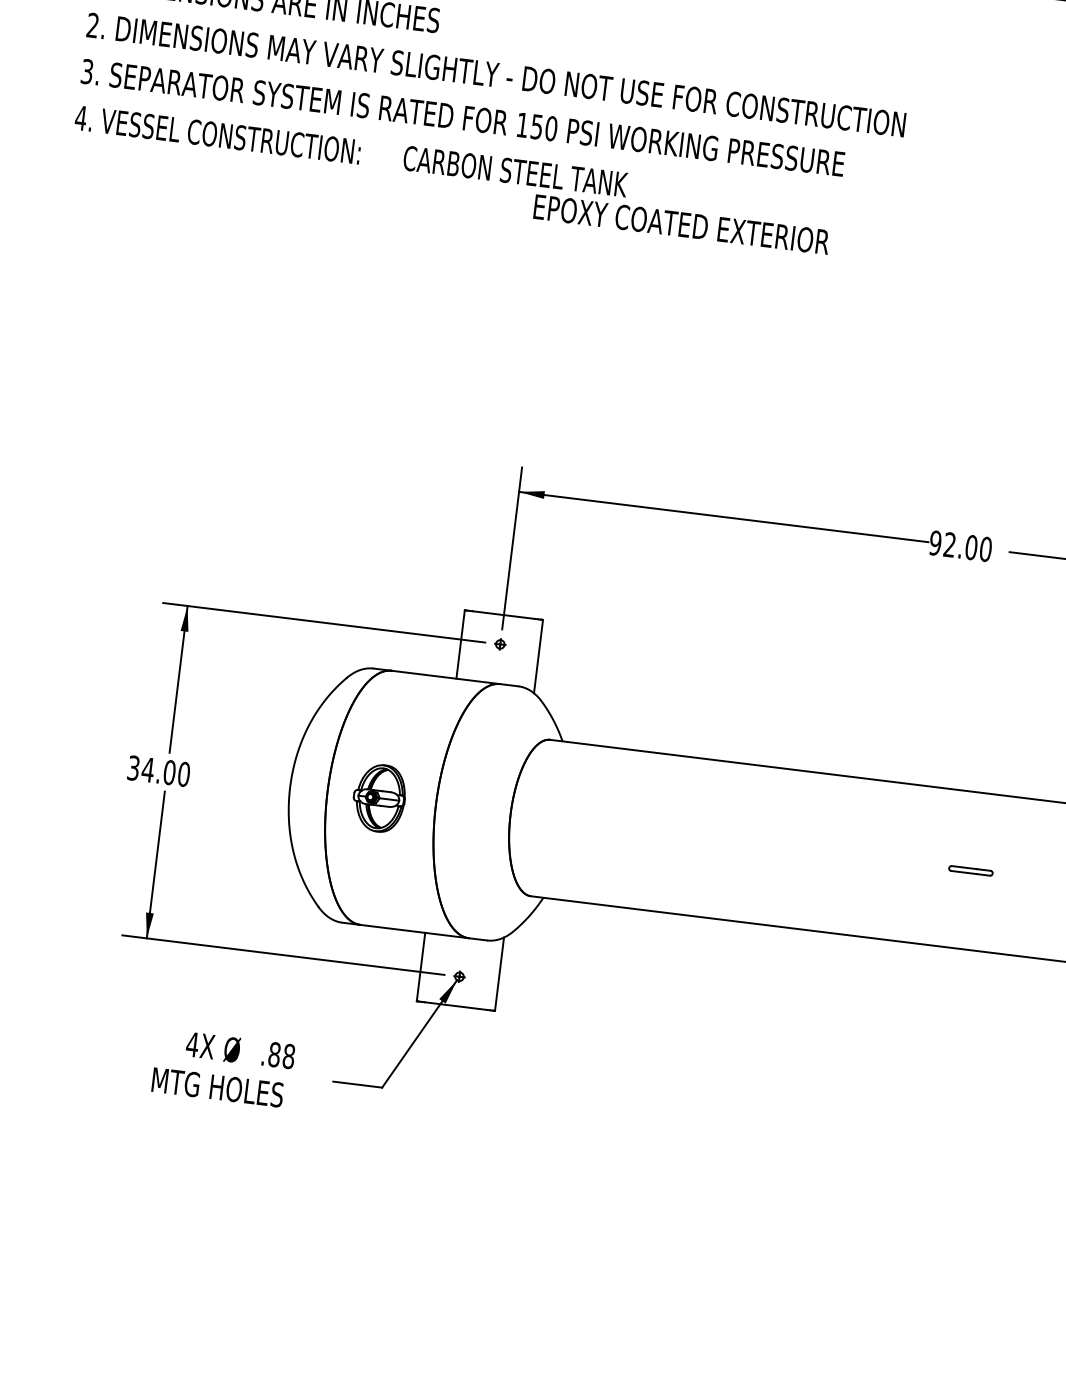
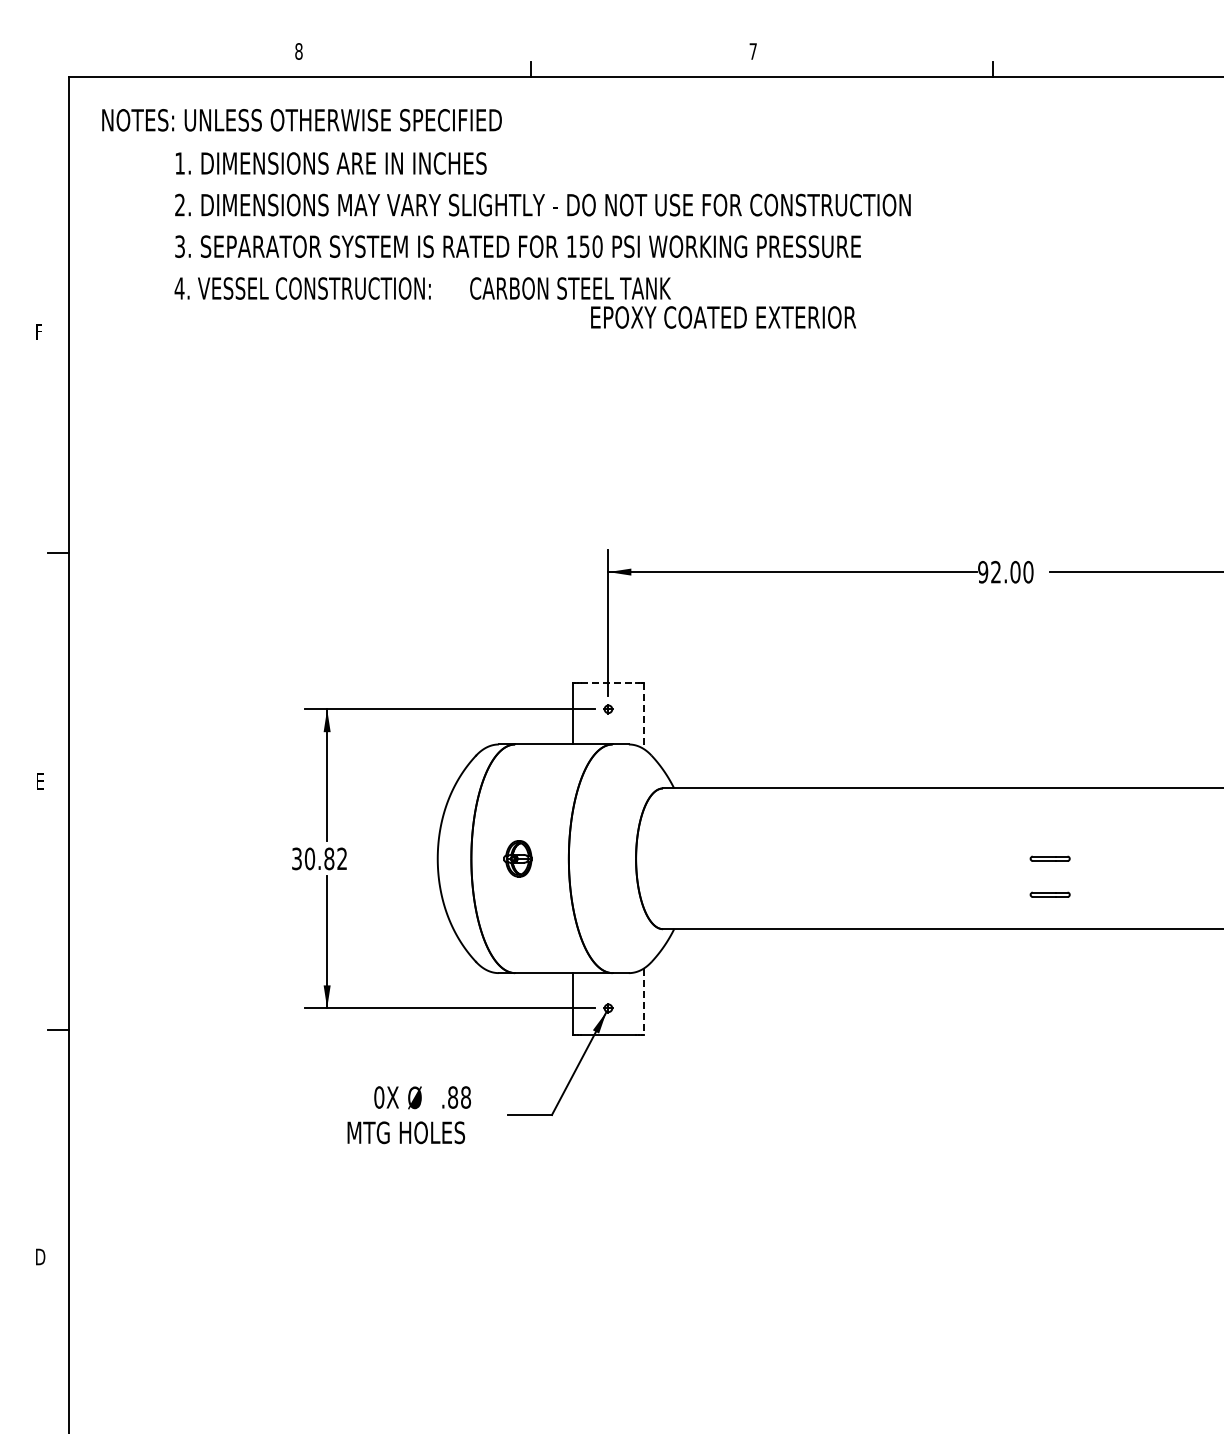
line: (504, 614) -> (608, 682), solid -> dashed
line: (538, 657) -> (643, 716), solid -> dashed
text: (165, 771) -> (325, 858), 34.00 -> 30.82
part: (378, 797) -> (517, 858), size x0.6
part: (965, 910) -> (1049, 894), added
line: (499, 975) -> (643, 1002), solid -> dashed
text: (191, 1044) -> (378, 1097), 4X -> 0X

